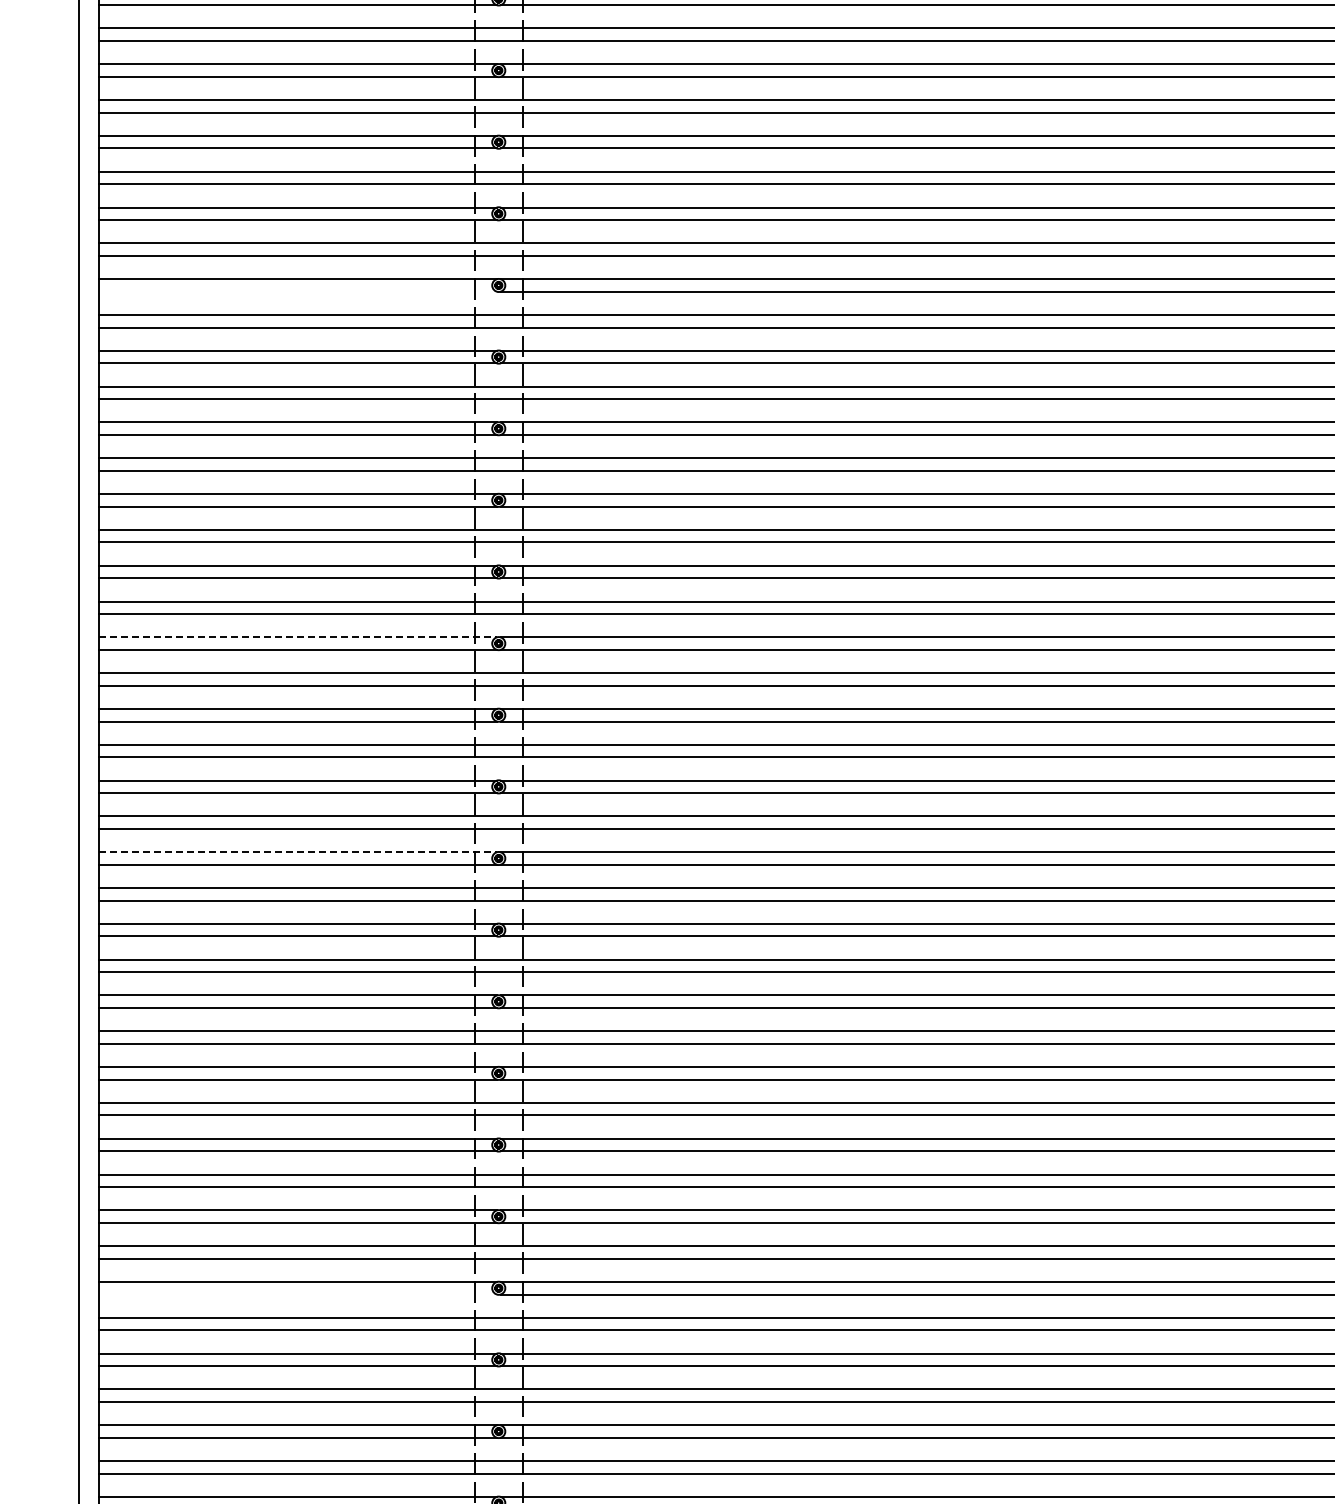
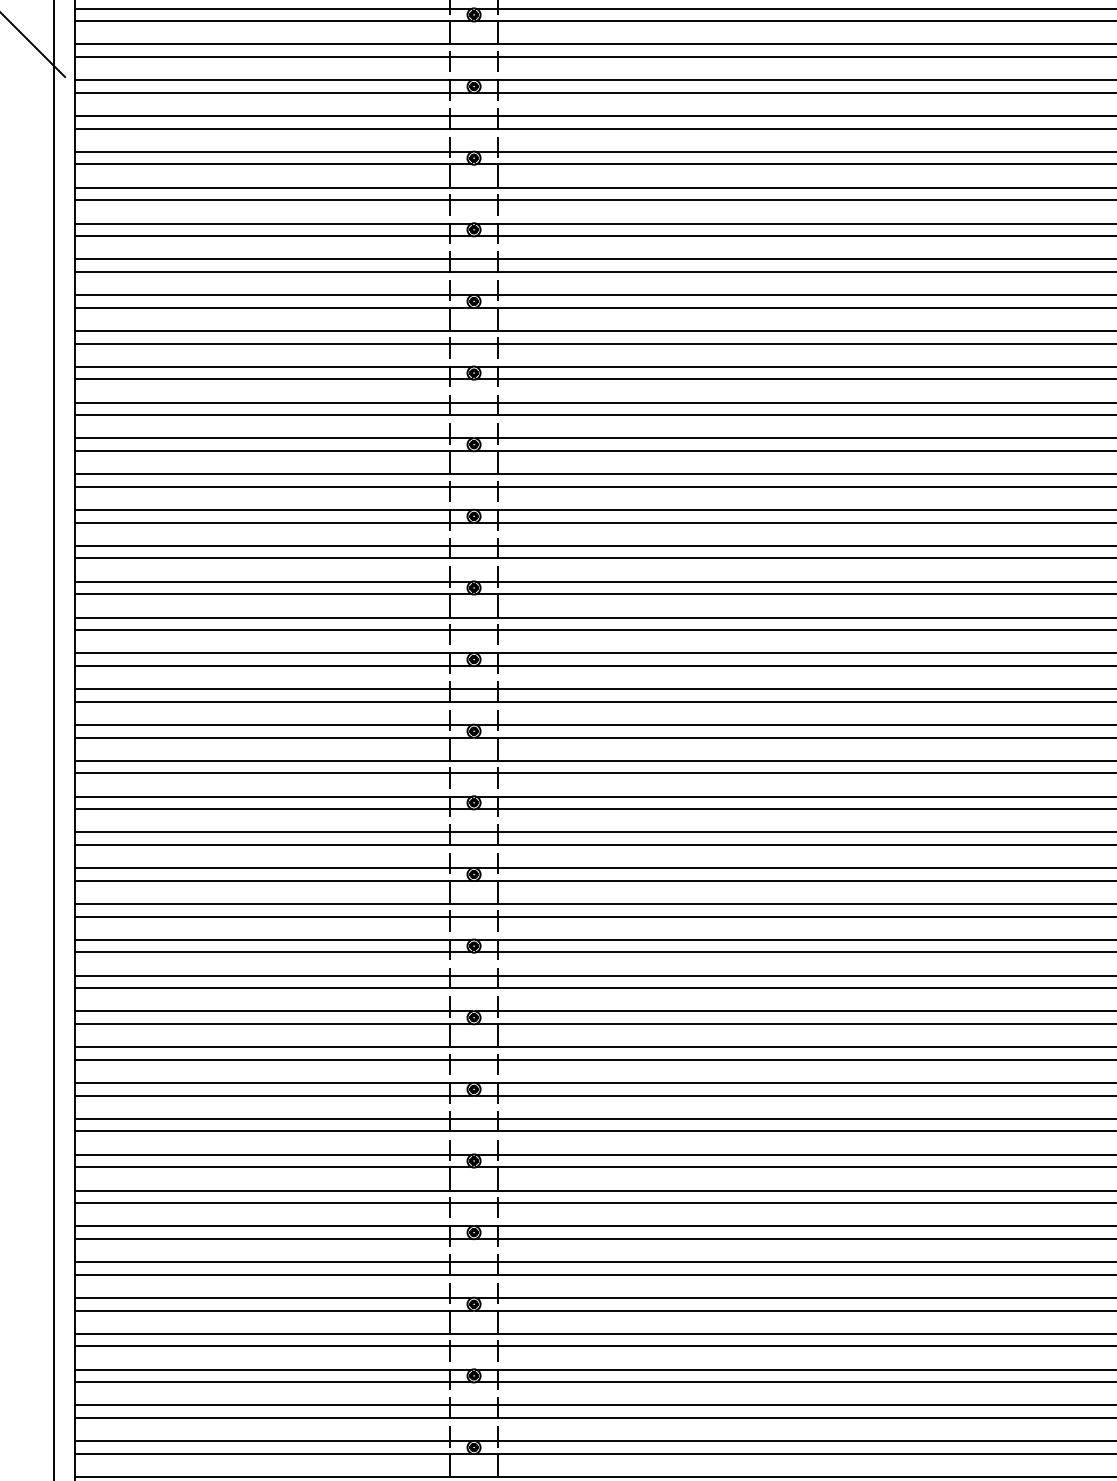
line: (297, 291) -> (272, 379), added
line: (298, 637) -> (273, 725), dashed -> solid
line: (298, 852) -> (273, 940), dashed -> solid
line: (297, 1294) -> (272, 1382), added

